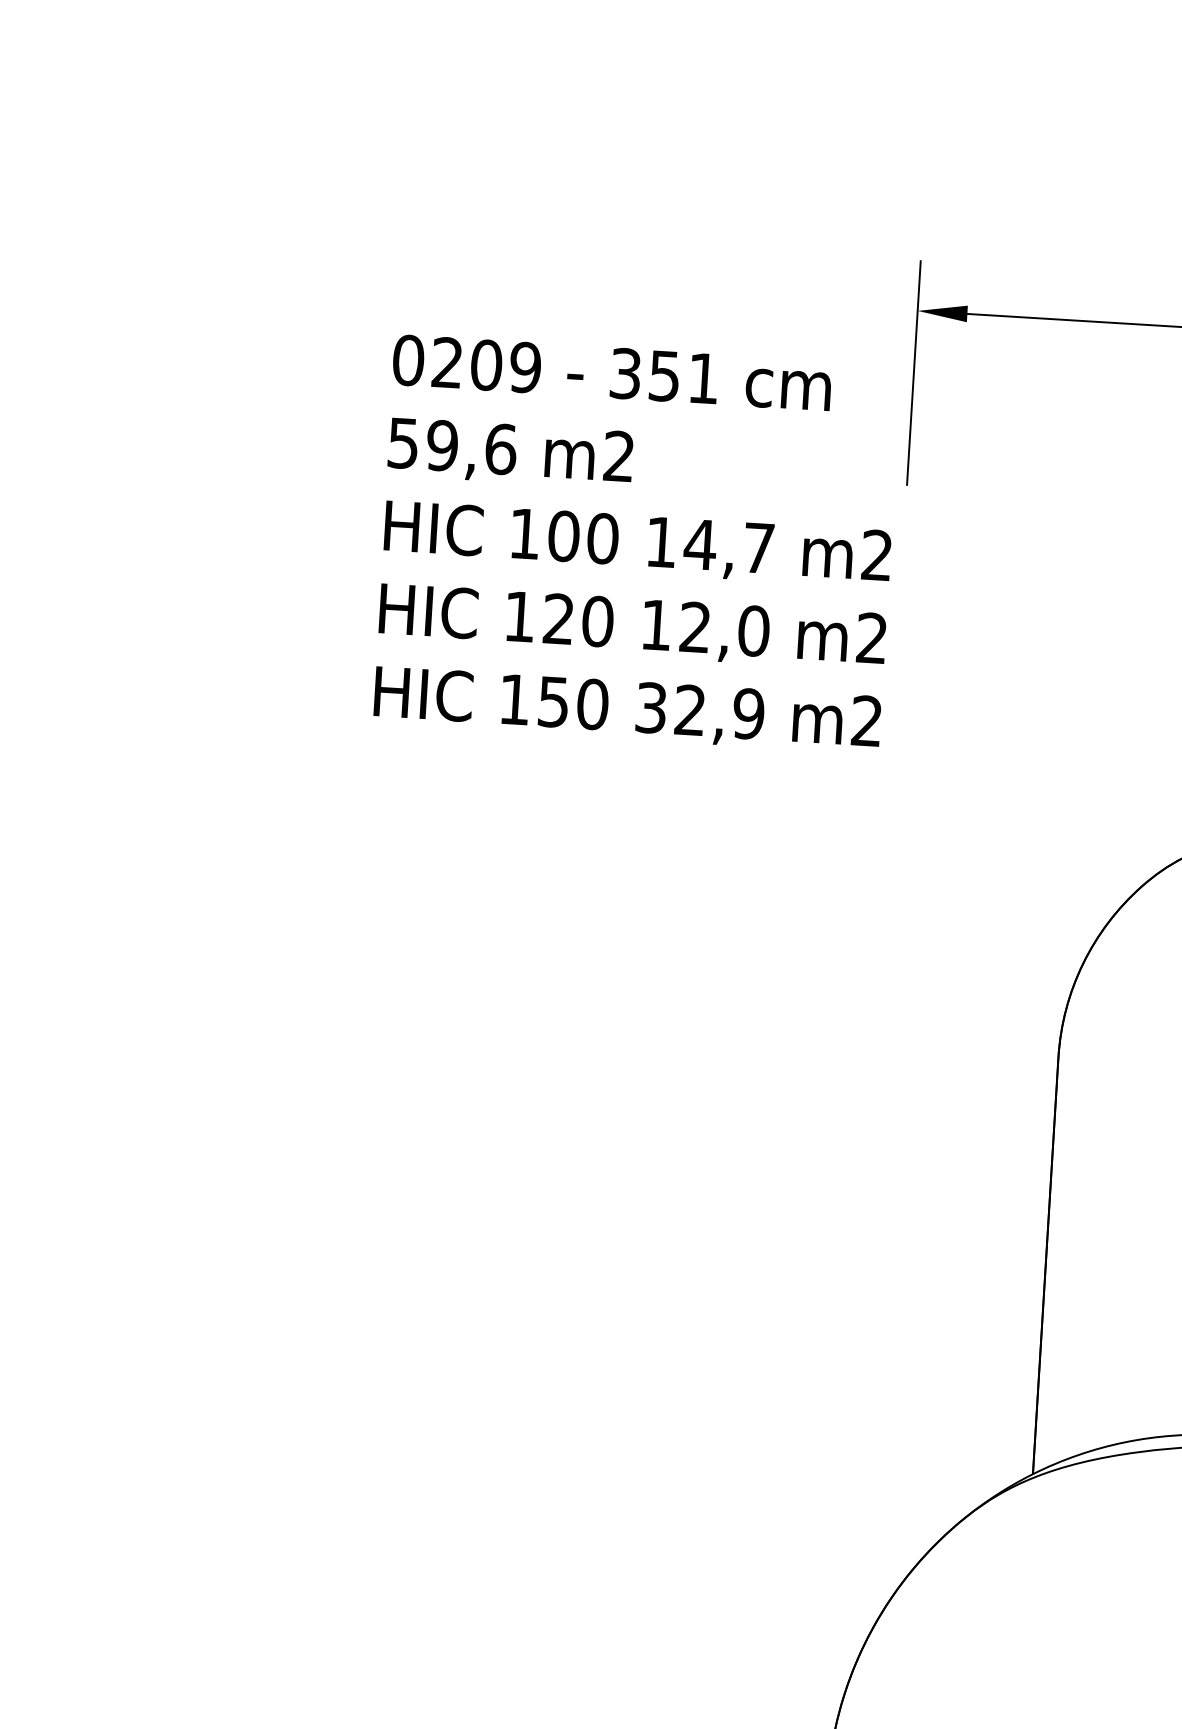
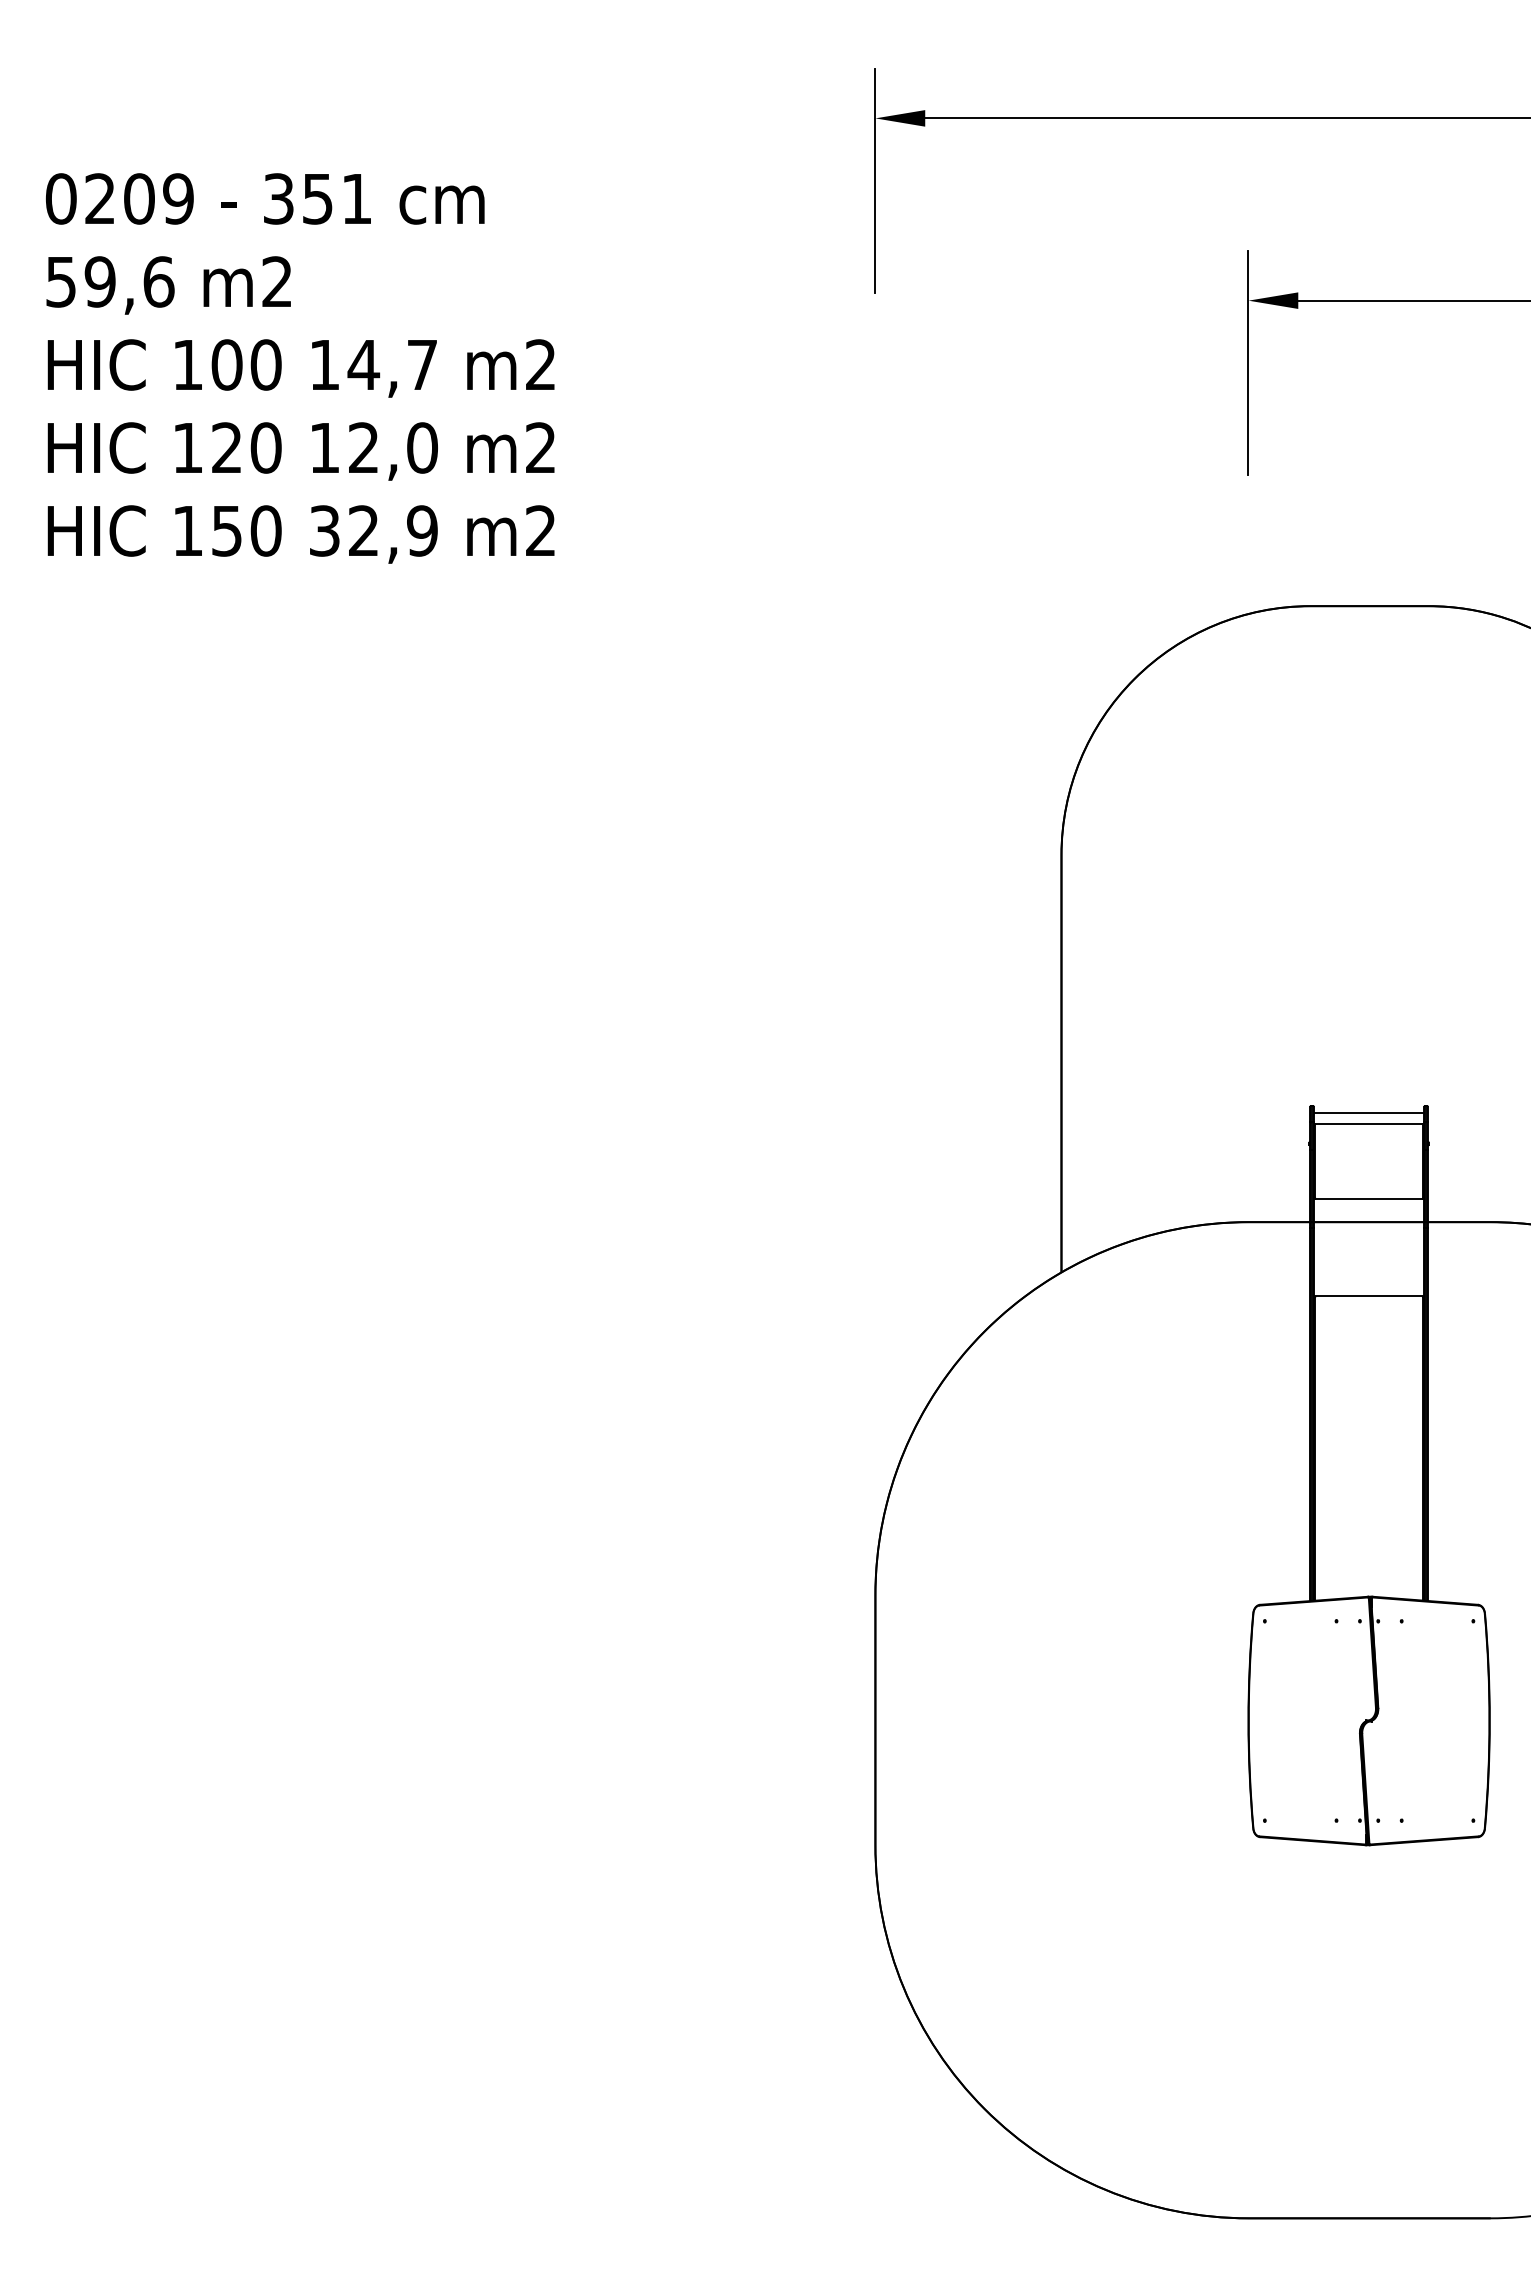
text: (636, 544) -> (300, 368), moved

